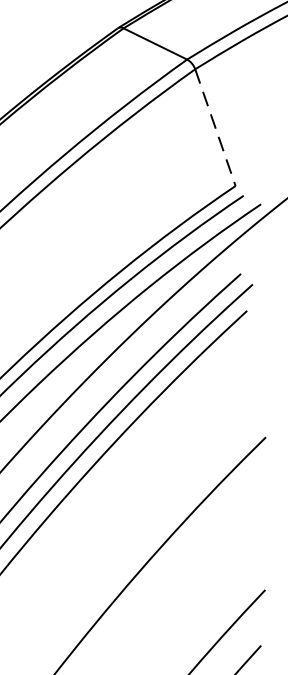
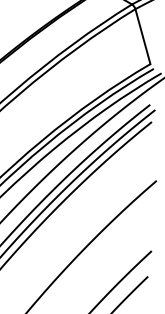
line: (214, 127) -> (142, 36), dashed -> solid

